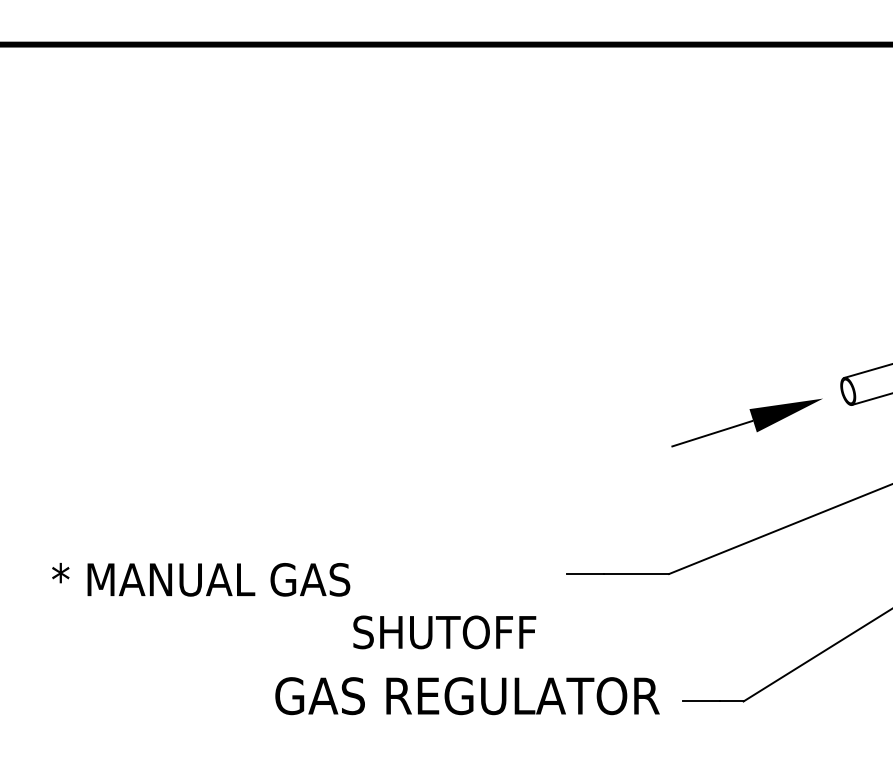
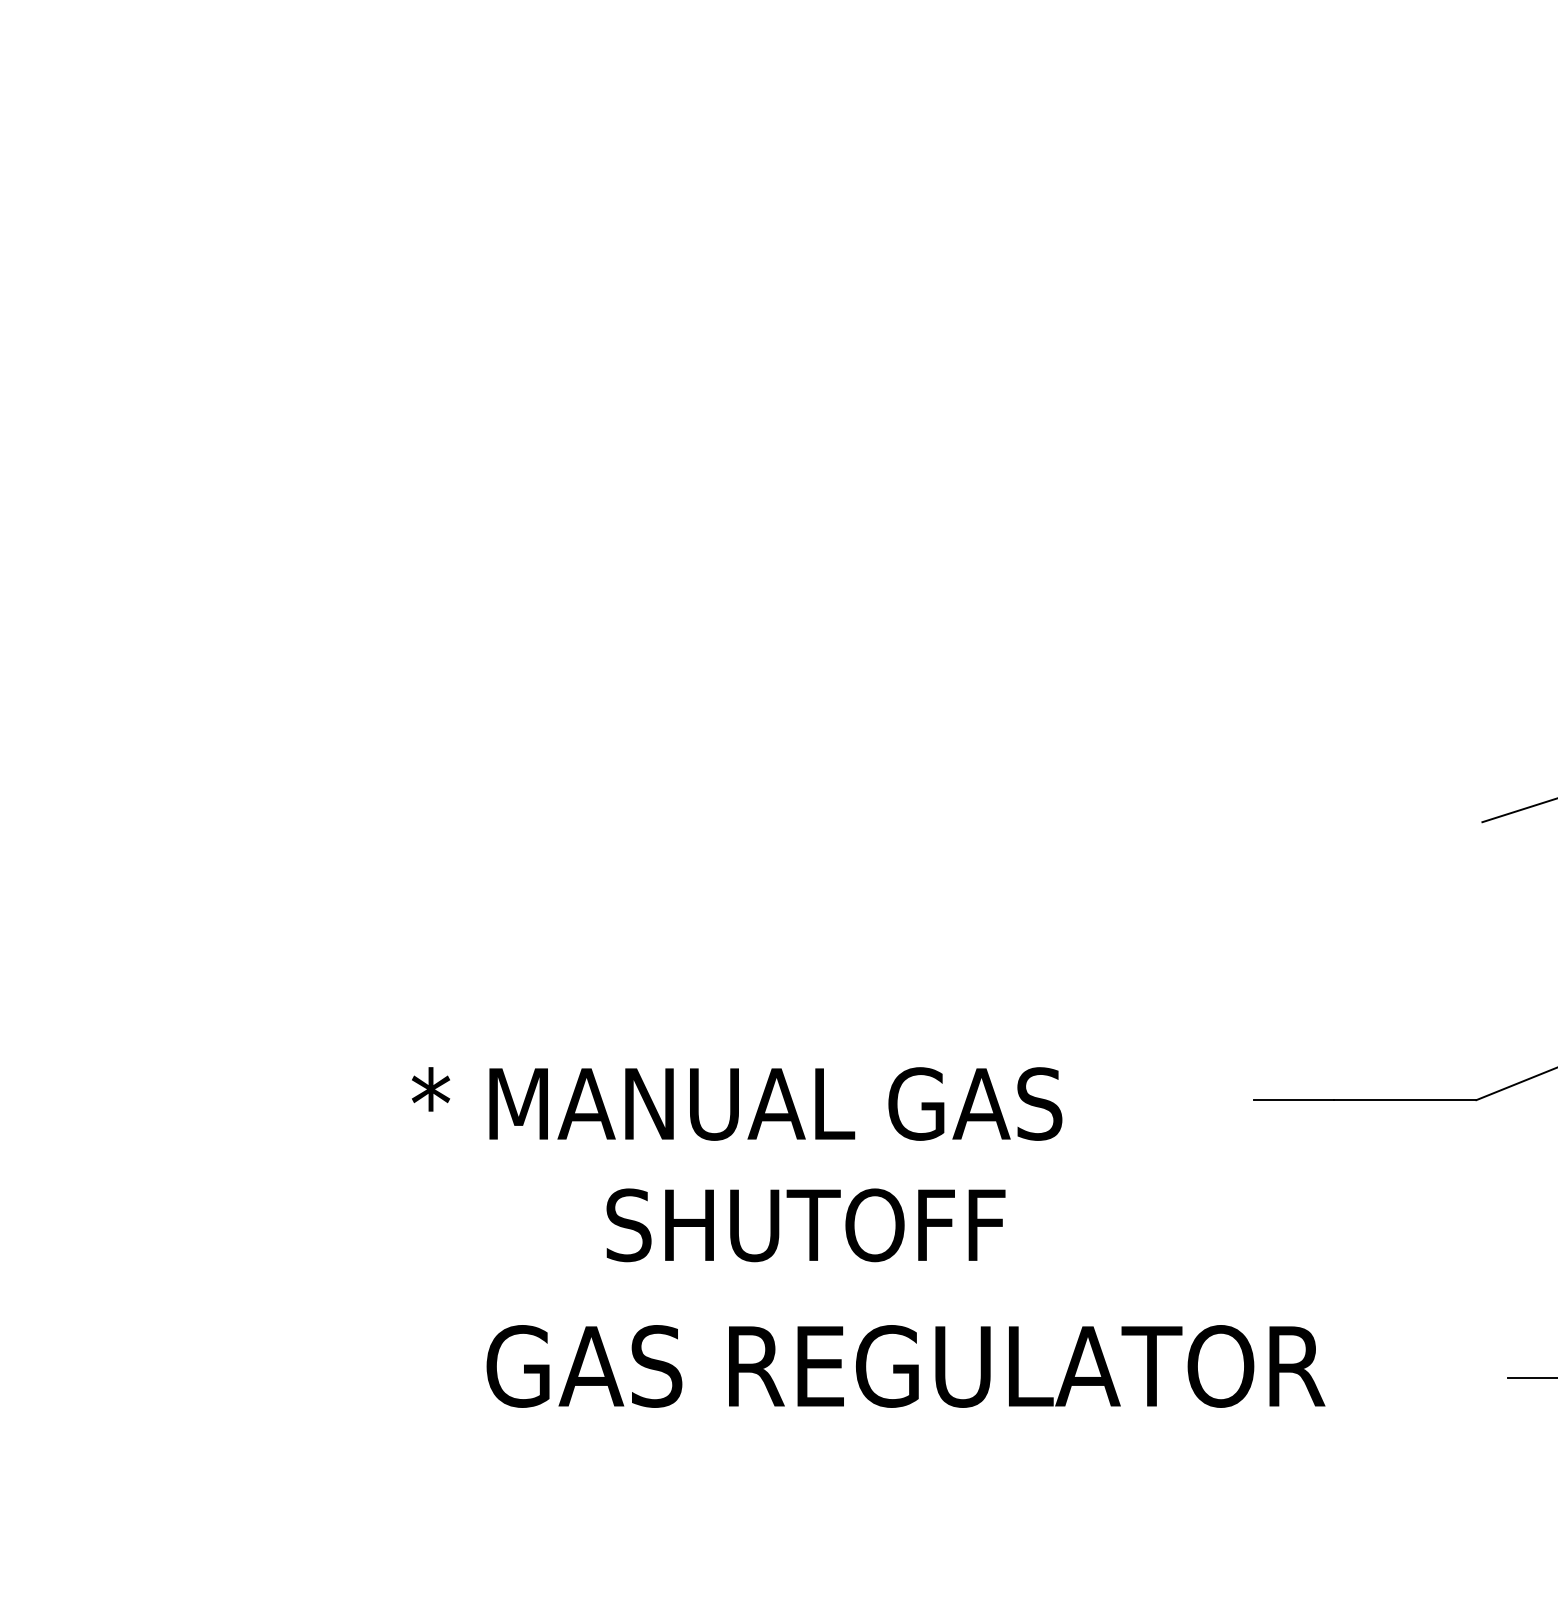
text: (201, 579) -> (737, 1103), moved
text: (444, 632) -> (805, 1225), moved
text: (467, 696) -> (905, 1367), moved

